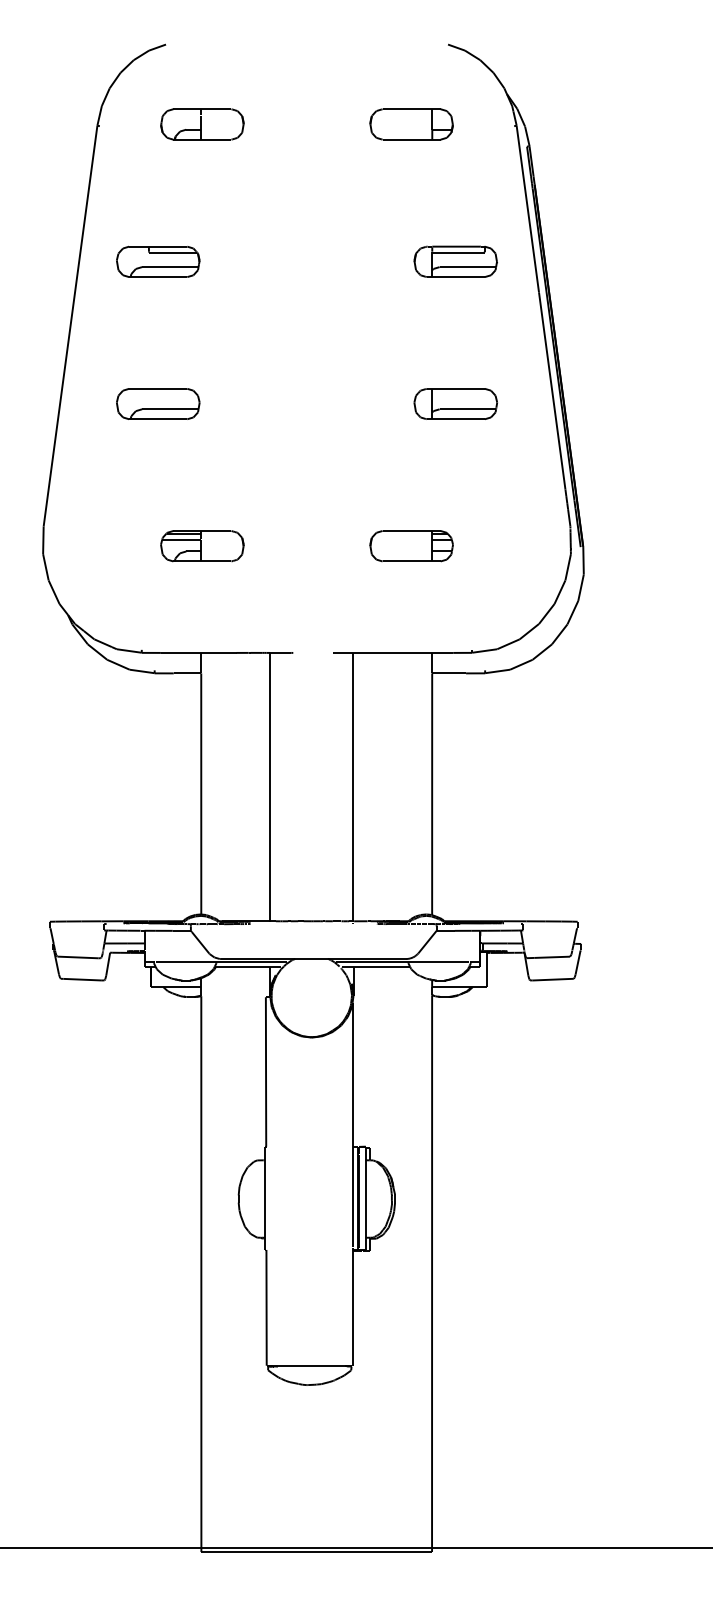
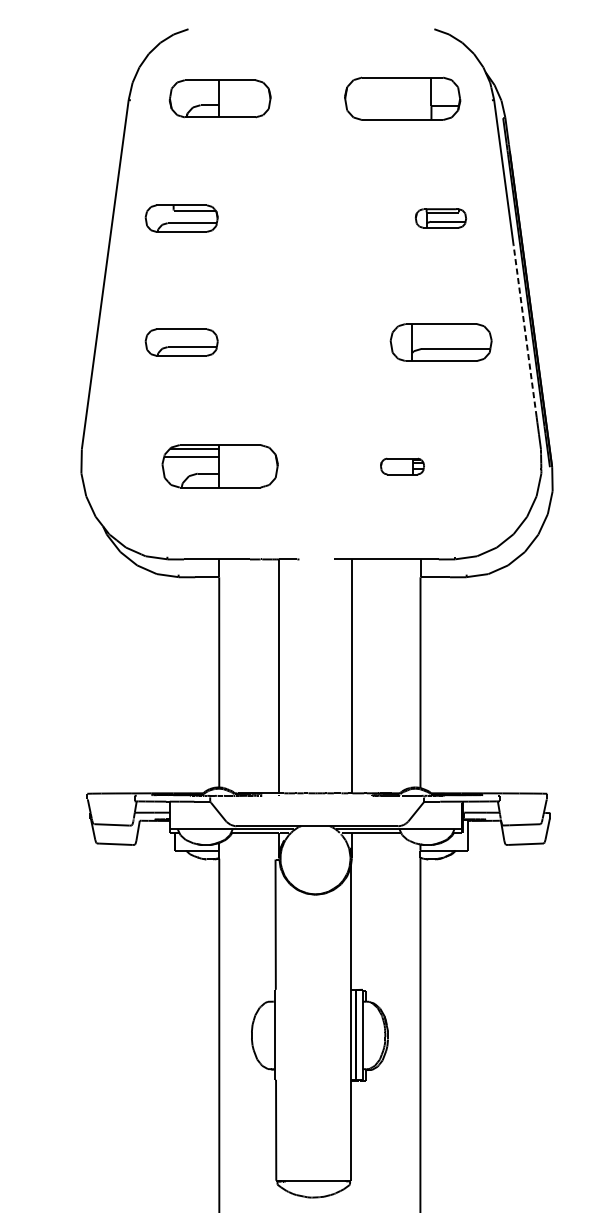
part: (202, 124) -> (220, 98), size x1.4
part: (411, 124) -> (402, 98), size x1.6
part: (455, 261) -> (440, 218), size x0.7
line: (552, 391) -> (525, 331), solid -> dashed
part: (455, 403) -> (440, 342), size x1.4
part: (202, 546) -> (220, 466), size x1.6
part: (411, 546) -> (402, 466), size x0.6

